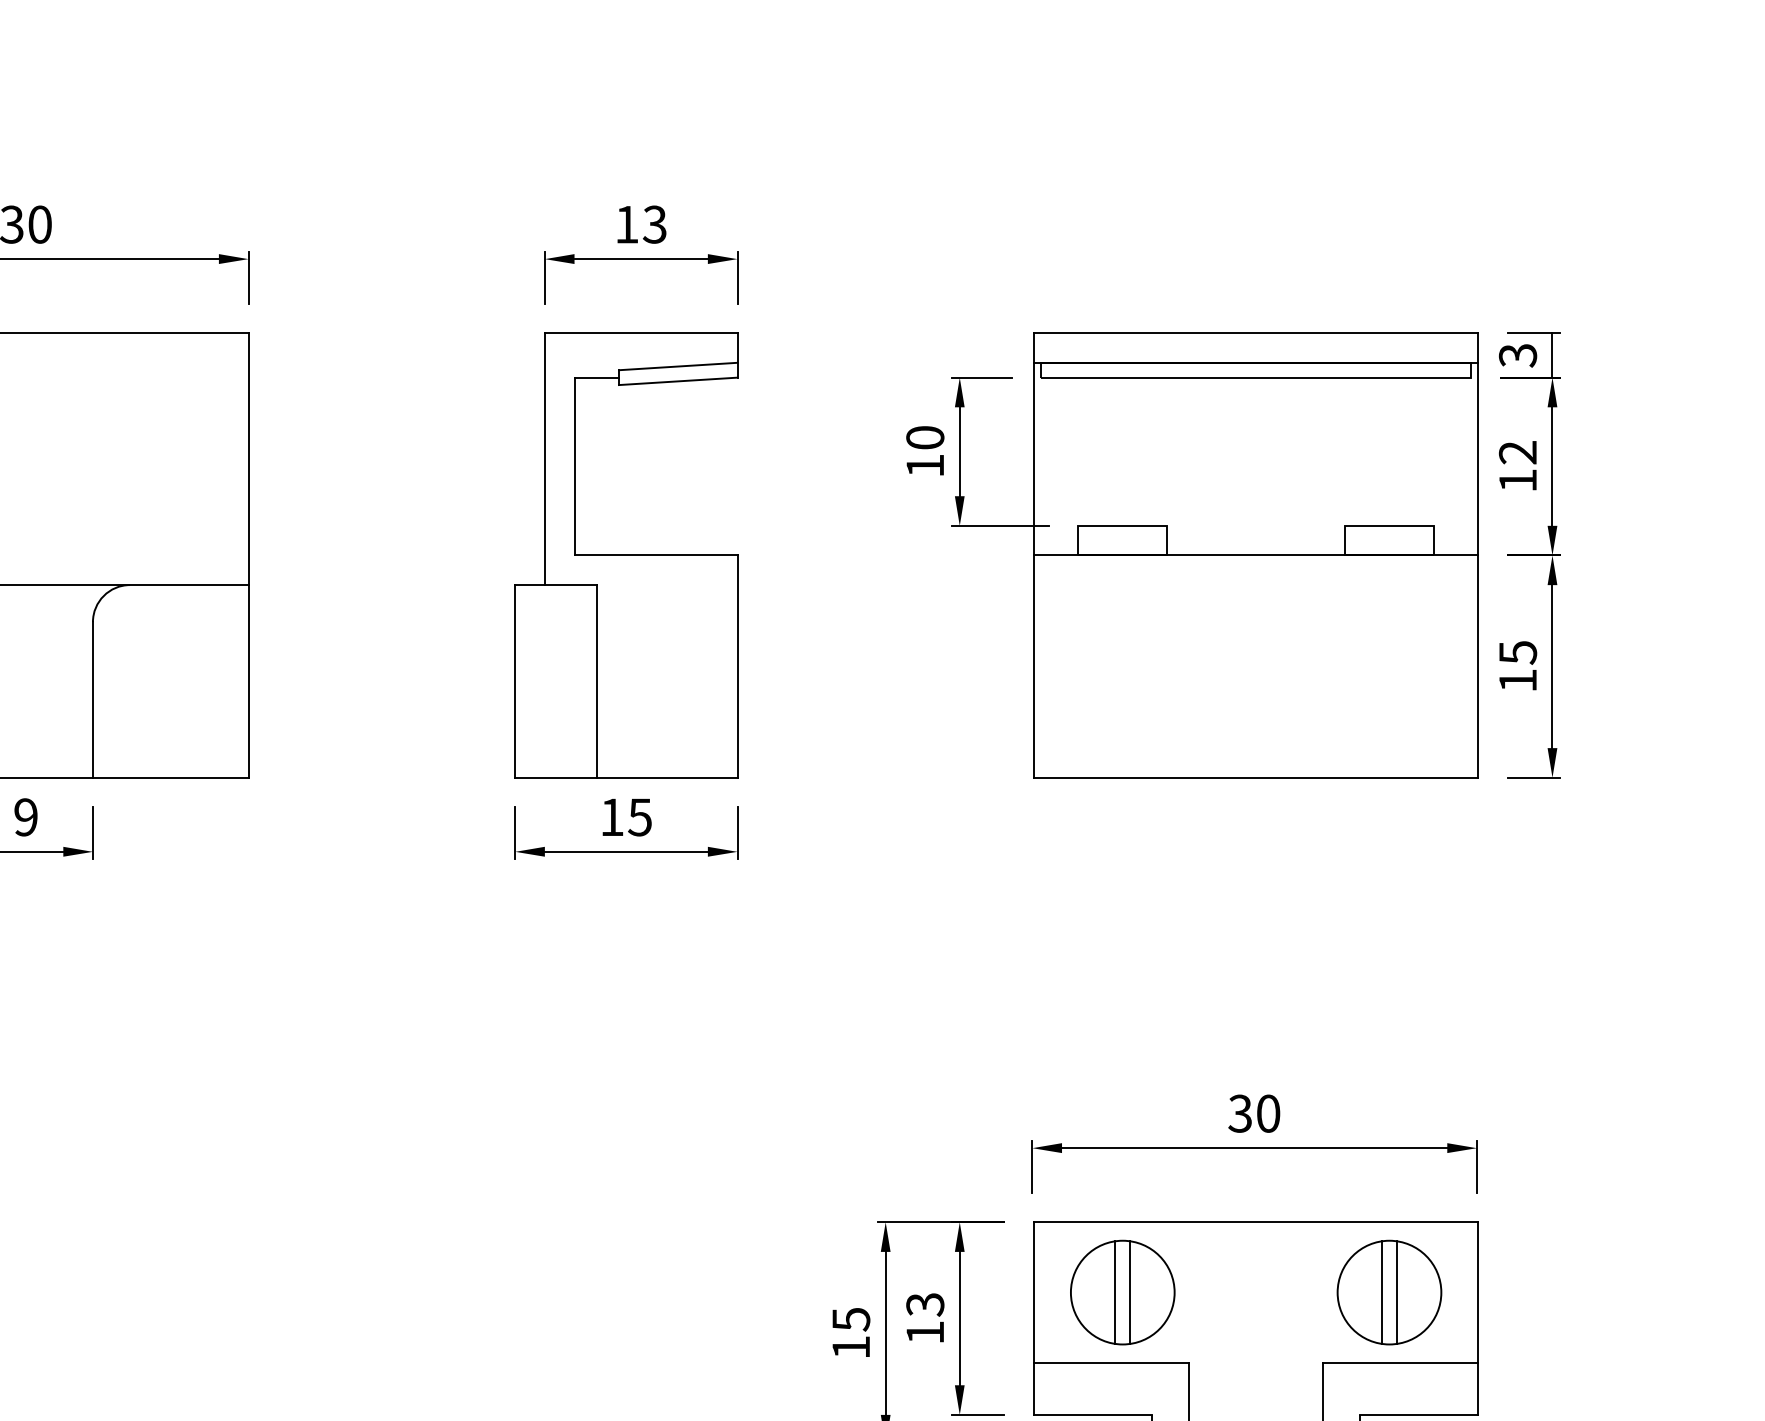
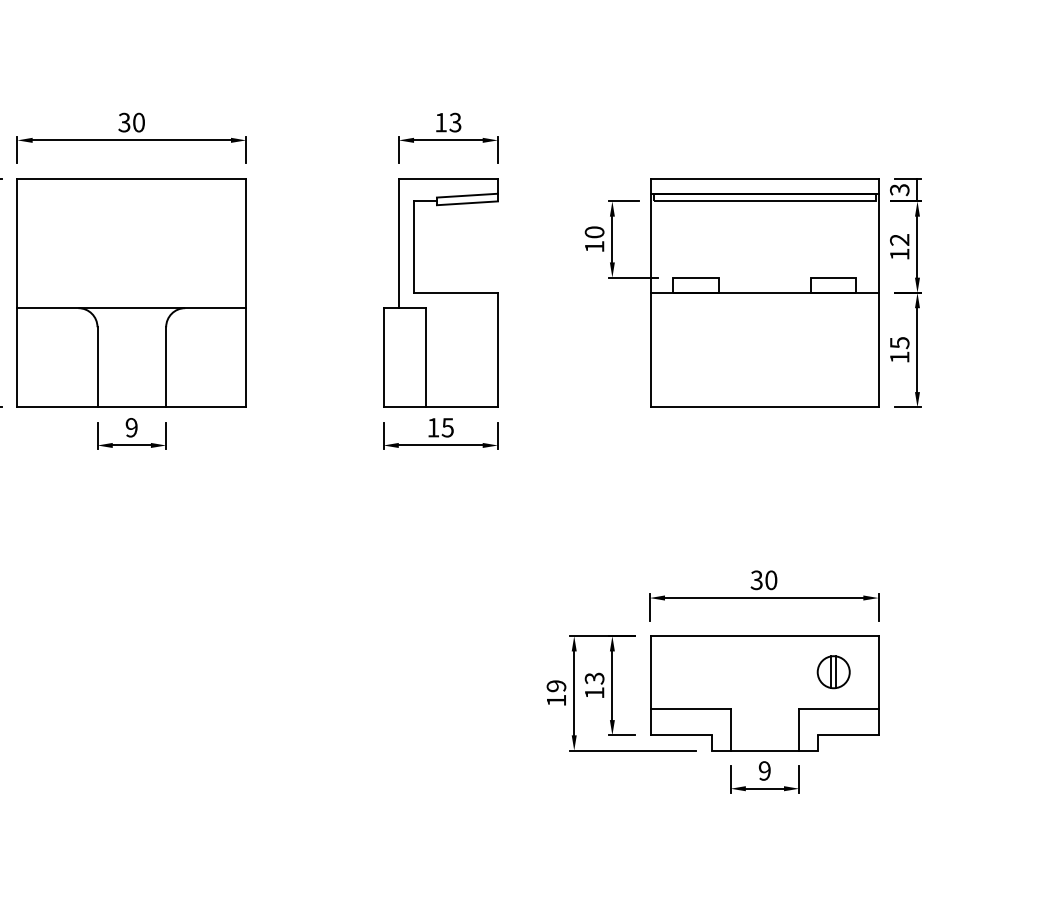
part: (1121, 1290) -> (695, 671), removed
part: (1389, 1290) -> (833, 671), size x0.6
text: (851, 1320) -> (556, 686), 15 -> 19

